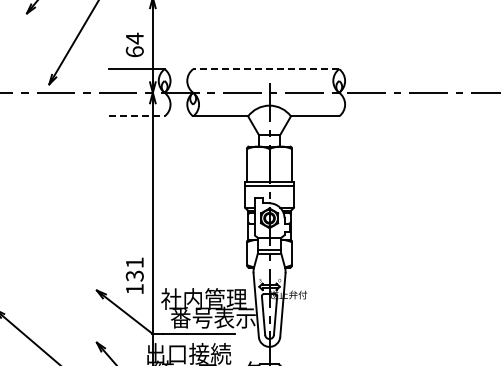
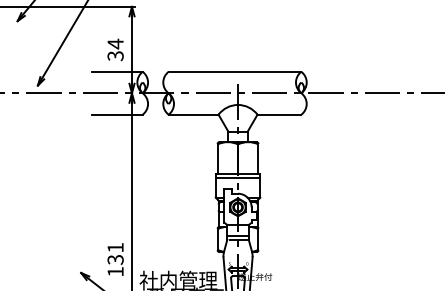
text: (134, 51) -> (115, 55), 64 -> 34
line: (265, 69) -> (234, 72), dashed -> solid
line: (136, 116) -> (117, 114), dashed -> solid

